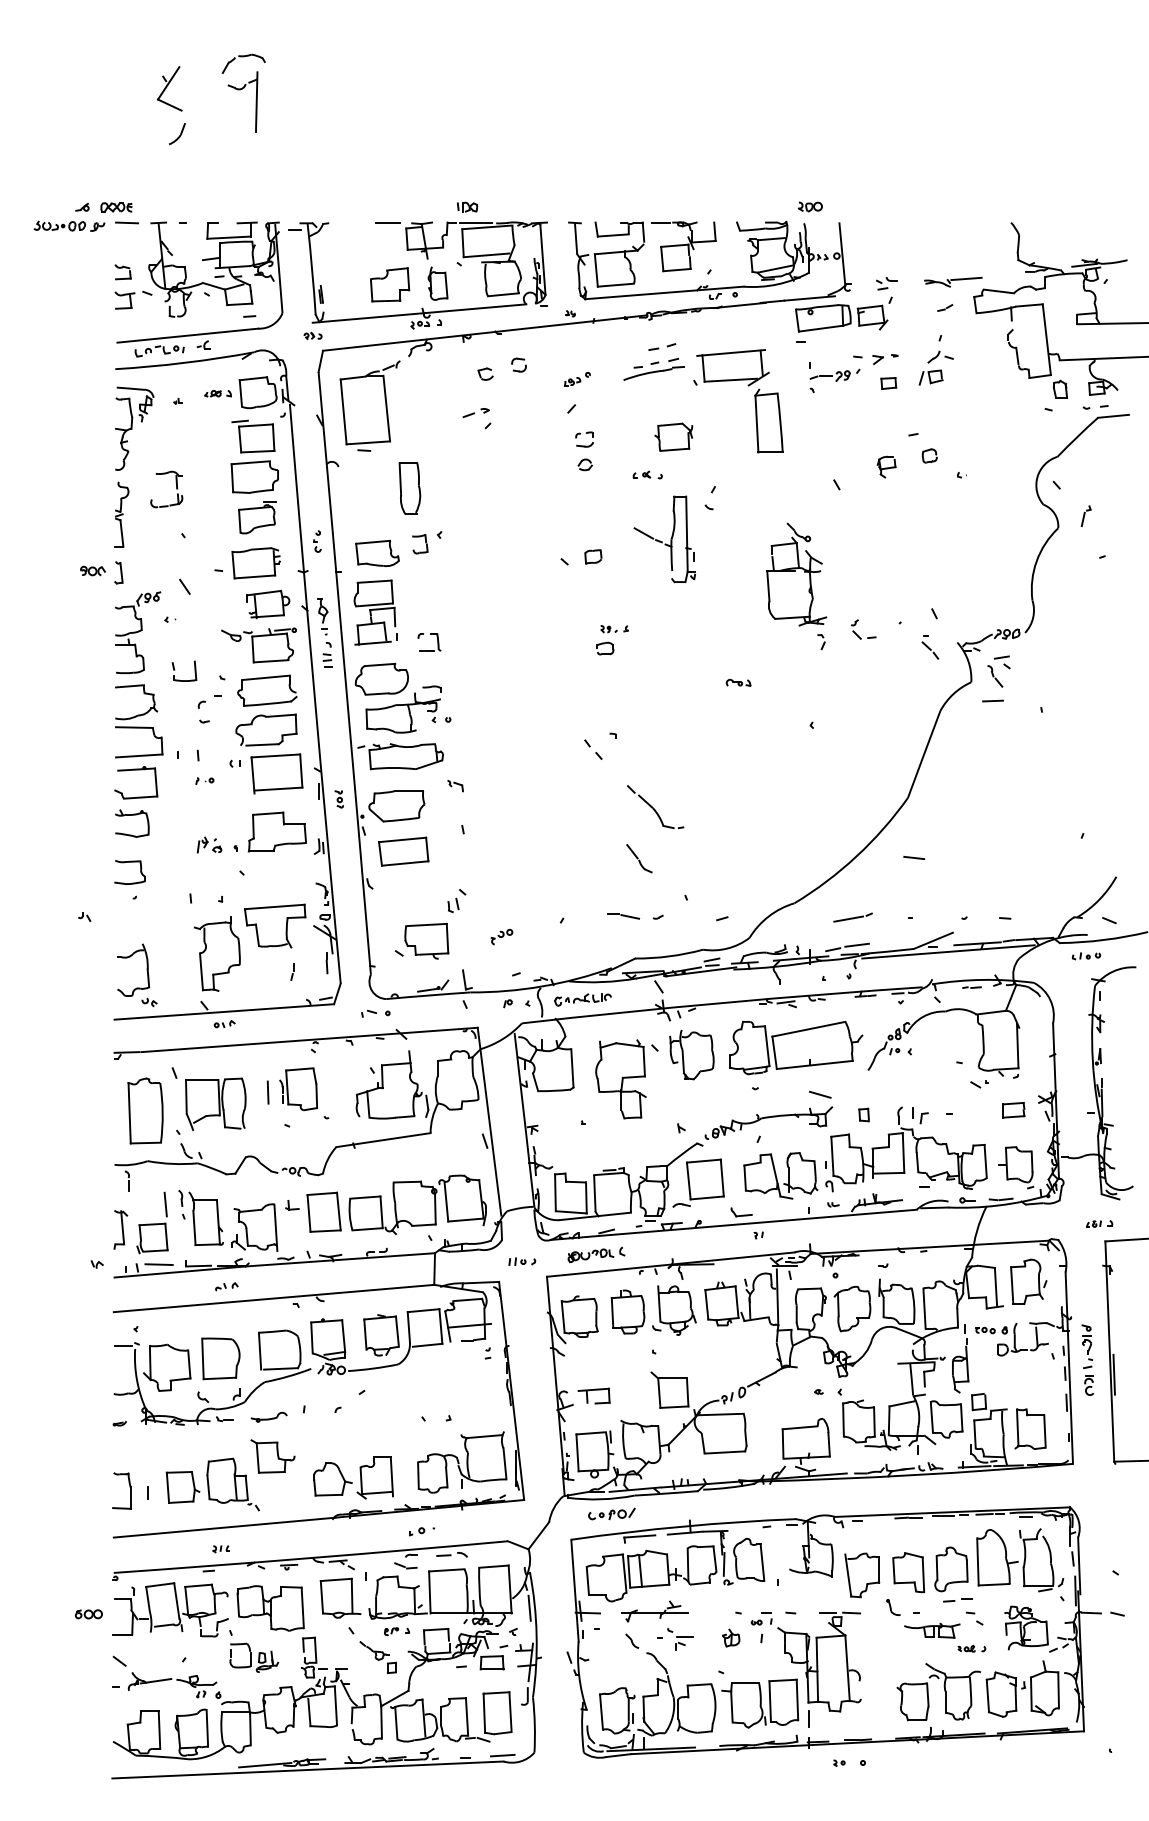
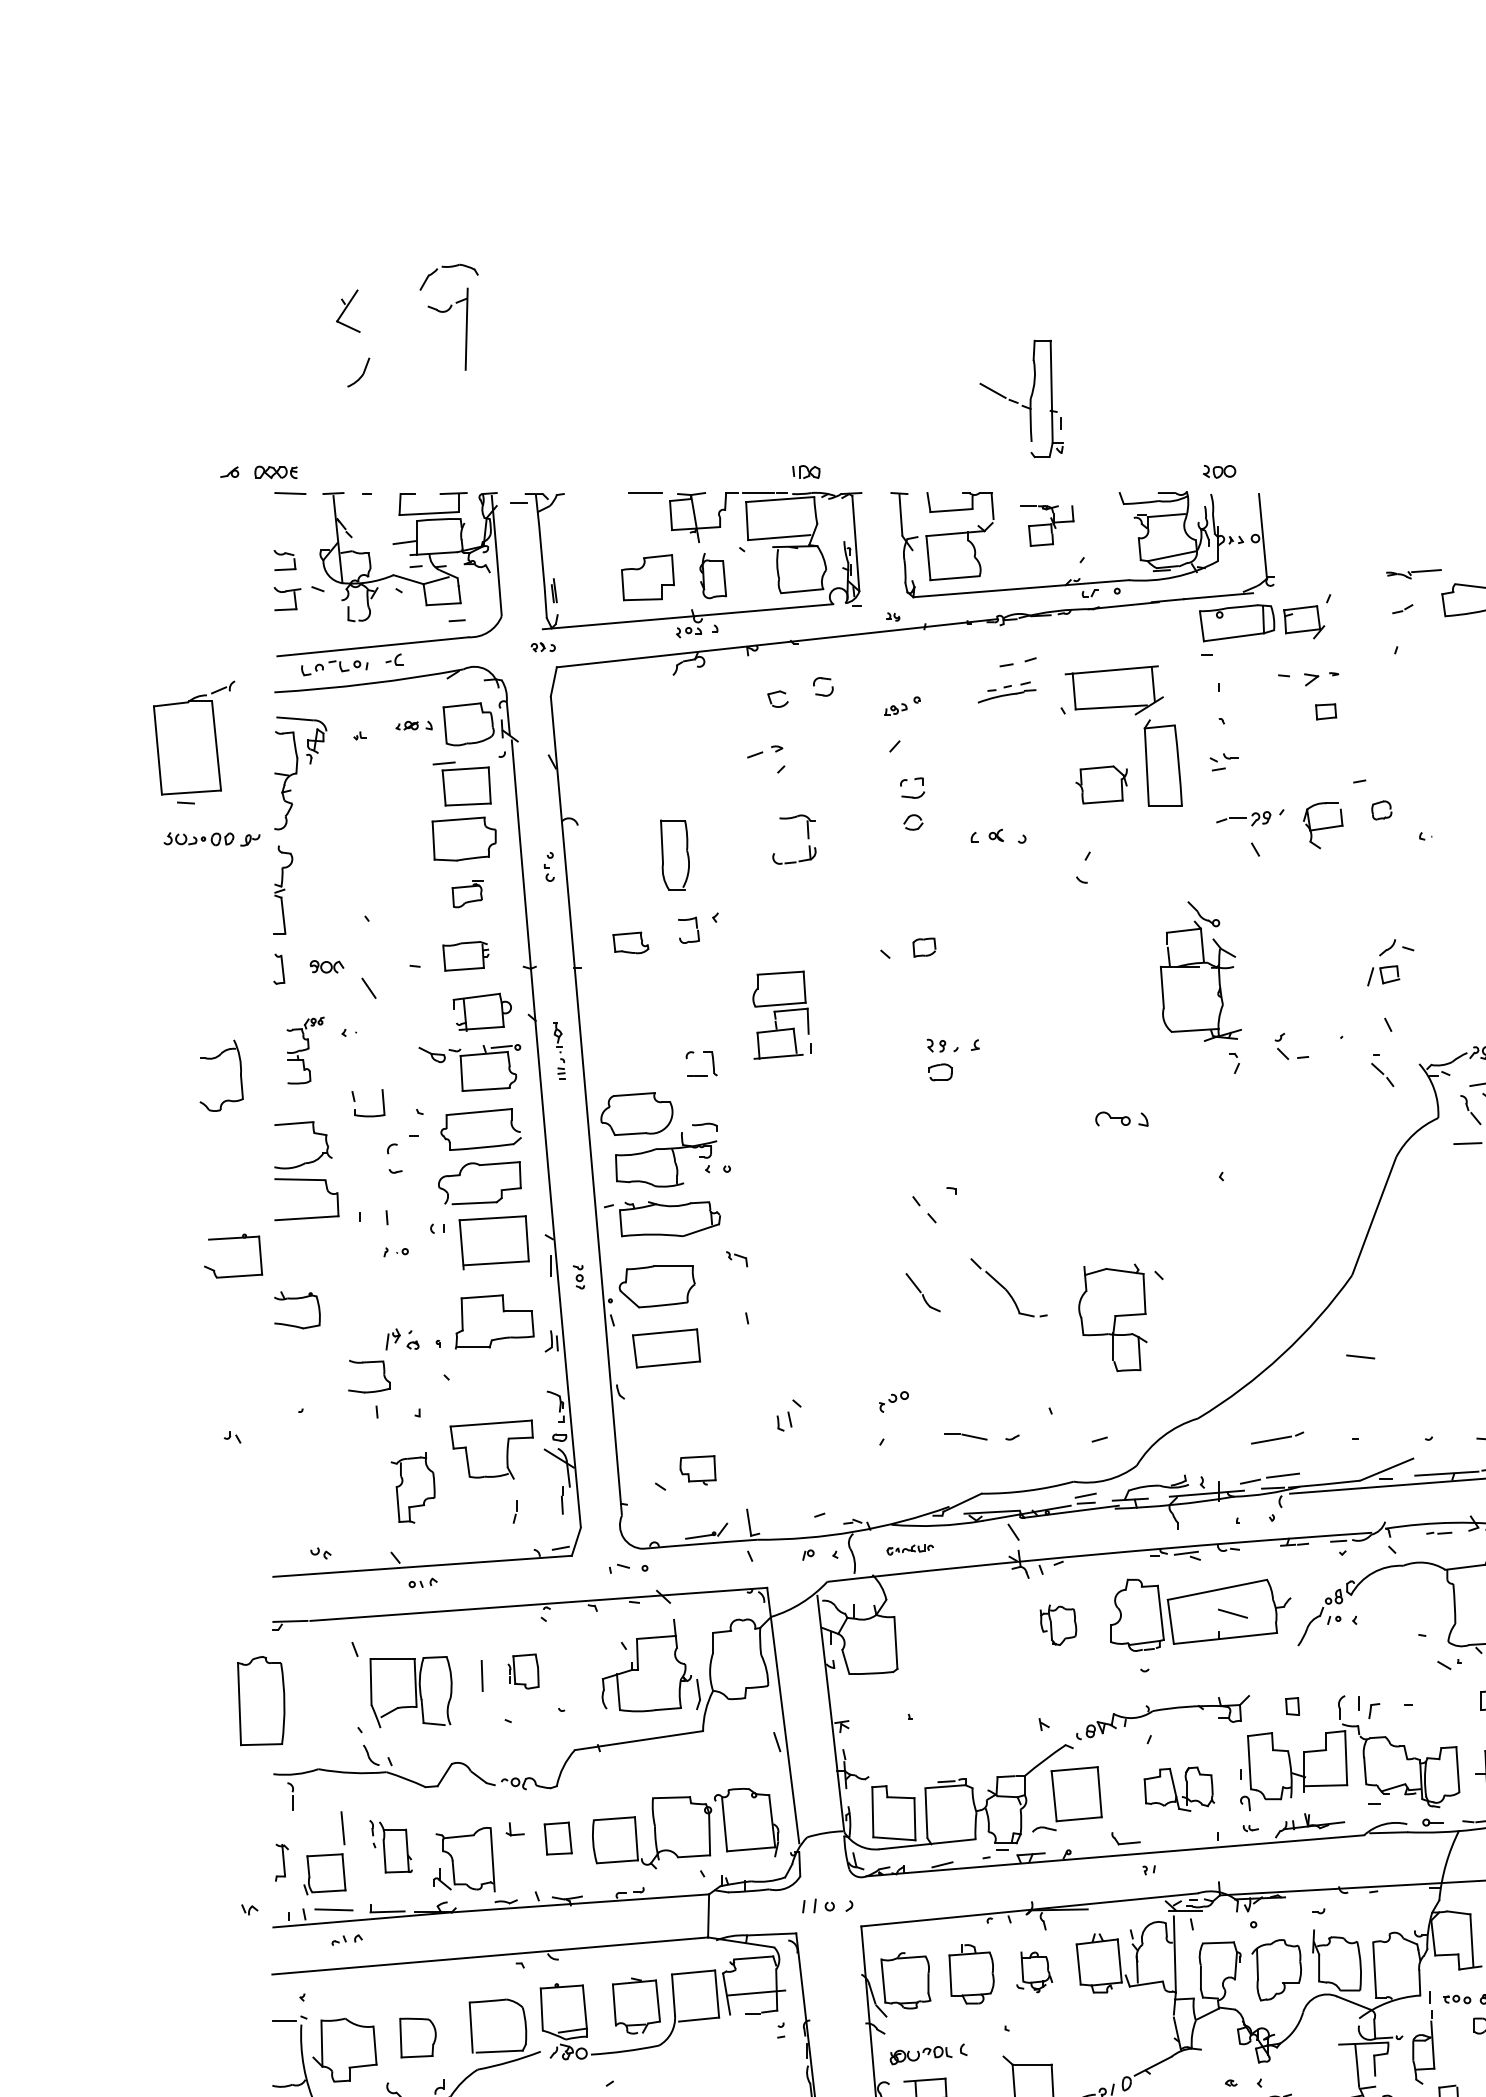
part: (169, 88) -> (348, 310), size x0.7
part: (467, 206) -> (806, 471), moved
part: (69, 225) -> (212, 838), moved
part: (683, 246) -> (1046, 525), size x0.6
part: (953, 282) -> (1414, 574), size x0.7
part: (886, 283) -> (1223, 762), moved
part: (935, 367) -> (1389, 962), moved
part: (653, 368) -> (1006, 691), size x0.7
part: (834, 374) -> (1249, 816), moved
part: (369, 405) -> (193, 741), moved
part: (673, 436) -> (1101, 783), moved
part: (886, 466) -> (1322, 824), size x1.6
part: (647, 474) -> (998, 835), size x1.4
part: (176, 489) -> (807, 839), moved
part: (257, 517) -> (467, 894), size x0.6
part: (664, 539) -> (1021, 399), moved
part: (317, 541) -> (549, 866), moved
part: (377, 553) -> (630, 942), size x0.6
part: (255, 563) -> (465, 956), size x0.7
part: (92, 570) -> (326, 966), moved
part: (375, 612) -> (781, 1015), moved
part: (614, 629) -> (953, 1046), size x1.4
part: (138, 632) -> (305, 1050), size x0.6
part: (324, 632) -> (558, 1050), size x0.6
part: (738, 682) -> (1121, 1118), size x1.6
part: (136, 770) -> (233, 1239), moved
part: (639, 858) -> (923, 1292), moved
part: (129, 862) -> (368, 1363), moved
part: (456, 900) -> (788, 1414), moved
part: (501, 936) -> (893, 1401), moved
part: (426, 941) -> (697, 1470), size x0.6
part: (217, 953) -> (413, 1486), size x0.7
part: (130, 957) -> (217, 1058), moved
part: (582, 999) -> (909, 1549), size x0.6
part: (691, 1055) -> (1057, 1625), size x0.6
part: (626, 1079) -> (1120, 1318), moved
part: (298, 1089) -> (523, 1671), size x0.6
line: (820, 1094) -> (1233, 1613), moved
part: (145, 1110) -> (261, 1700), moved
part: (780, 1175) -> (1178, 1788), size x0.7
part: (323, 1211) -> (557, 1837), size x0.6
part: (200, 1218) -> (390, 1847), size x0.7
part: (120, 1229) -> (281, 1862), size x0.7
part: (596, 1254) -> (928, 2053), moved
part: (522, 1261) -> (828, 1905), size x1.4
part: (226, 1286) -> (346, 1939), moved
part: (674, 1310) -> (1034, 1972), size x0.6
part: (220, 1358) -> (417, 2037), size x0.7

